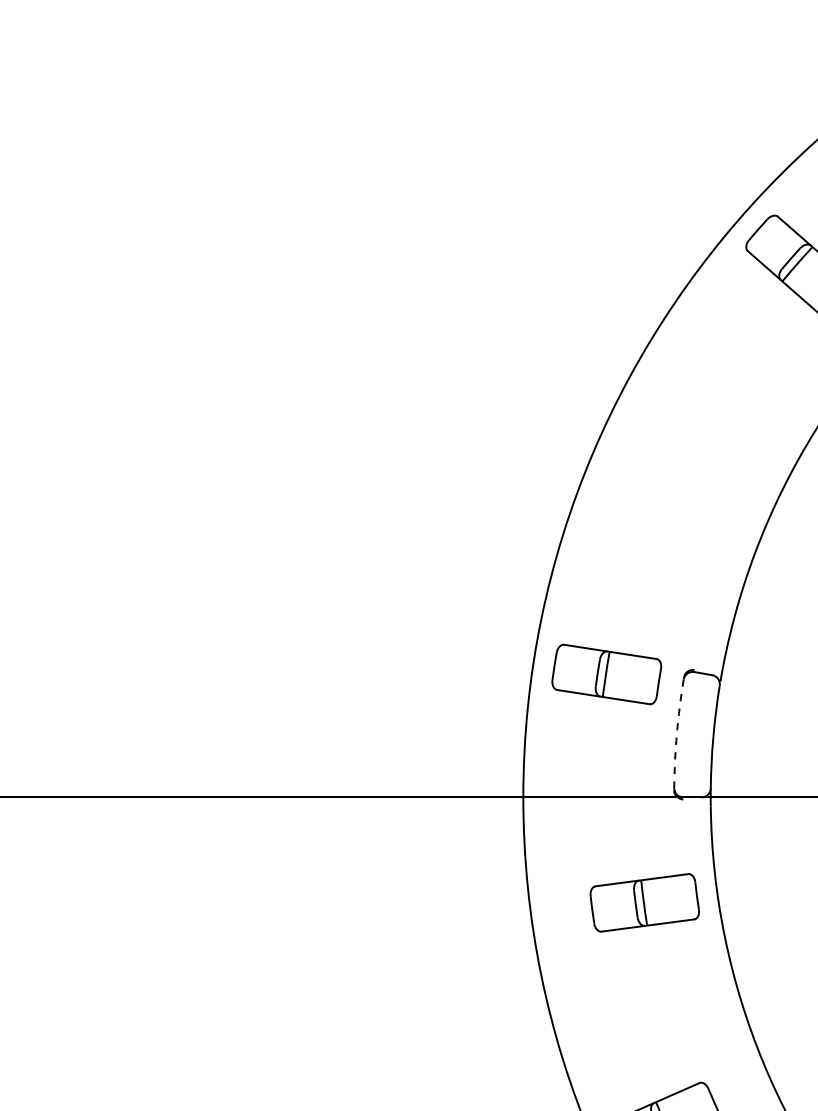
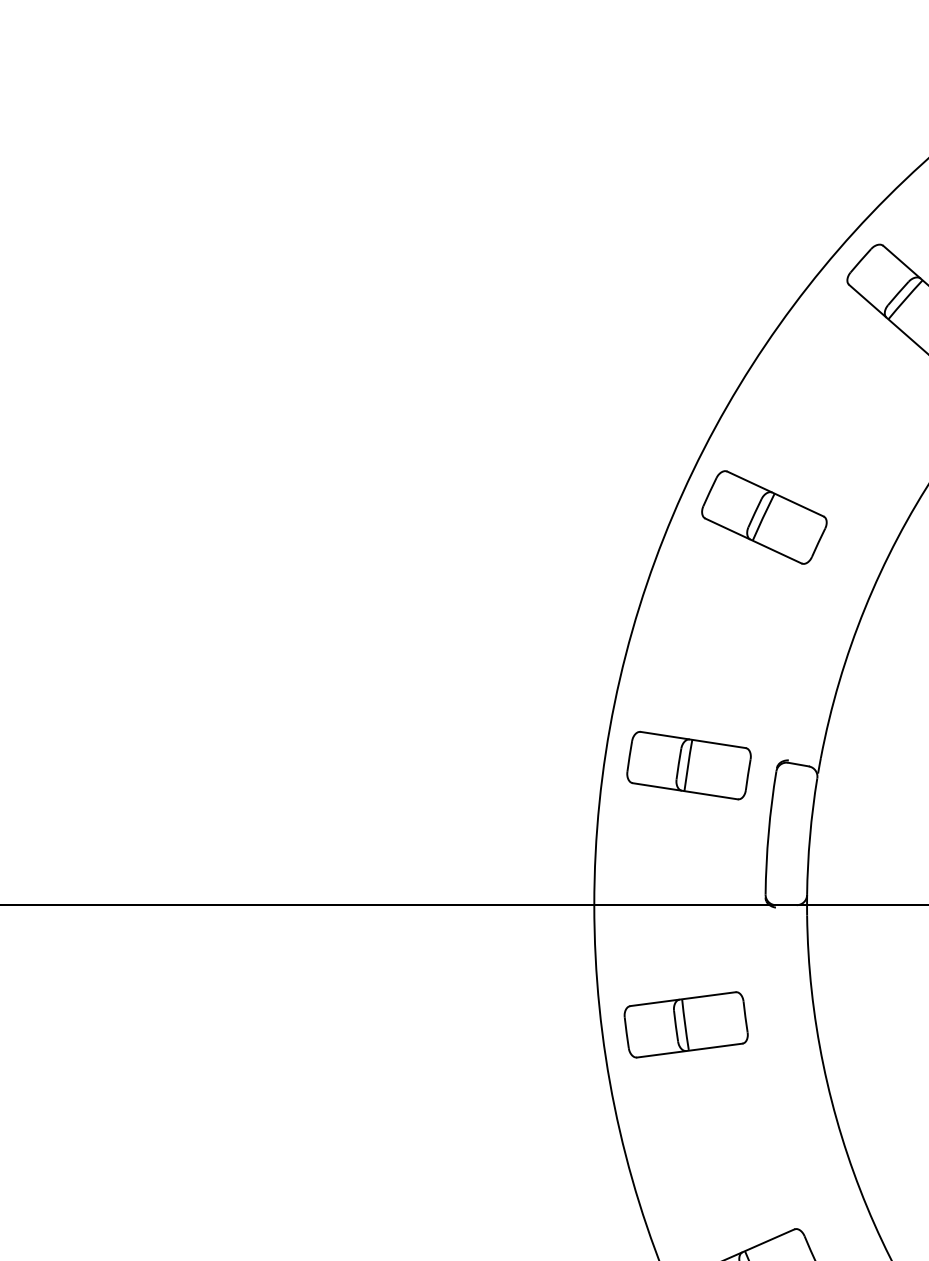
part: (673, 455) -> (764, 517), added
arc: (676, 733) -> (768, 832), dashed -> solid
part: (644, 902) -> (685, 1024), moved

